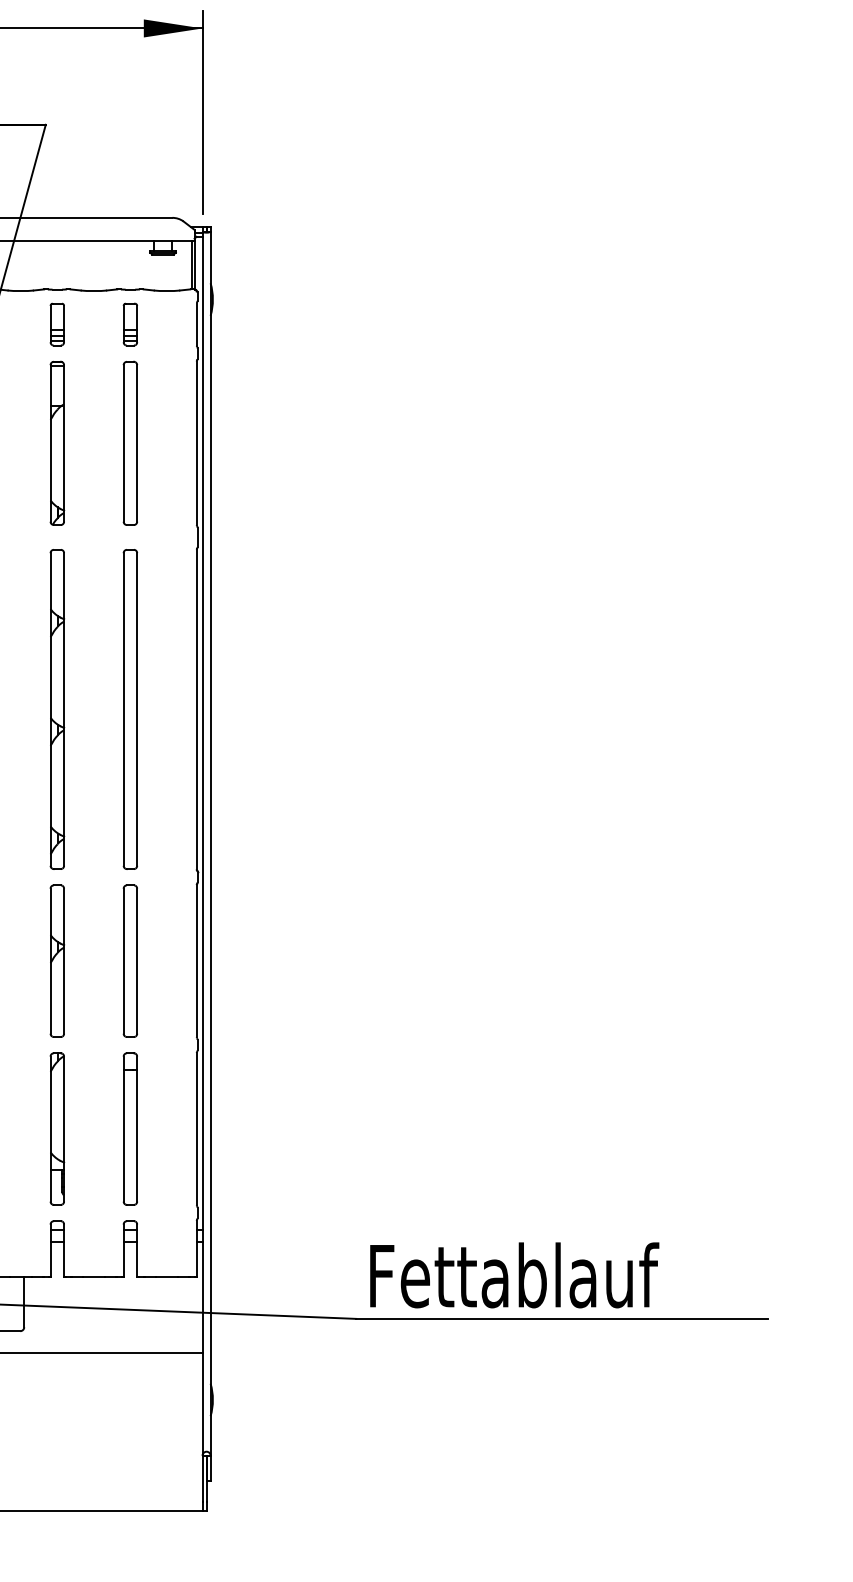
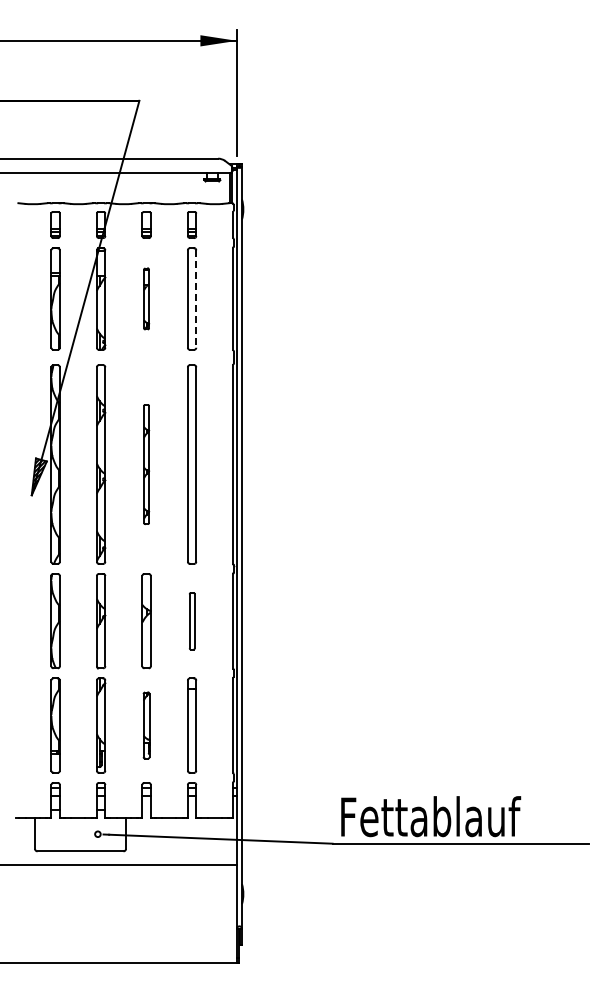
part: (57, 442) -> (146, 298), size x0.6
line: (137, 444) -> (196, 299), solid -> dashed
part: (57, 709) -> (146, 464), size x0.6
part: (131, 961) -> (192, 621), size x0.6
part: (57, 1128) -> (146, 725), size x0.7

